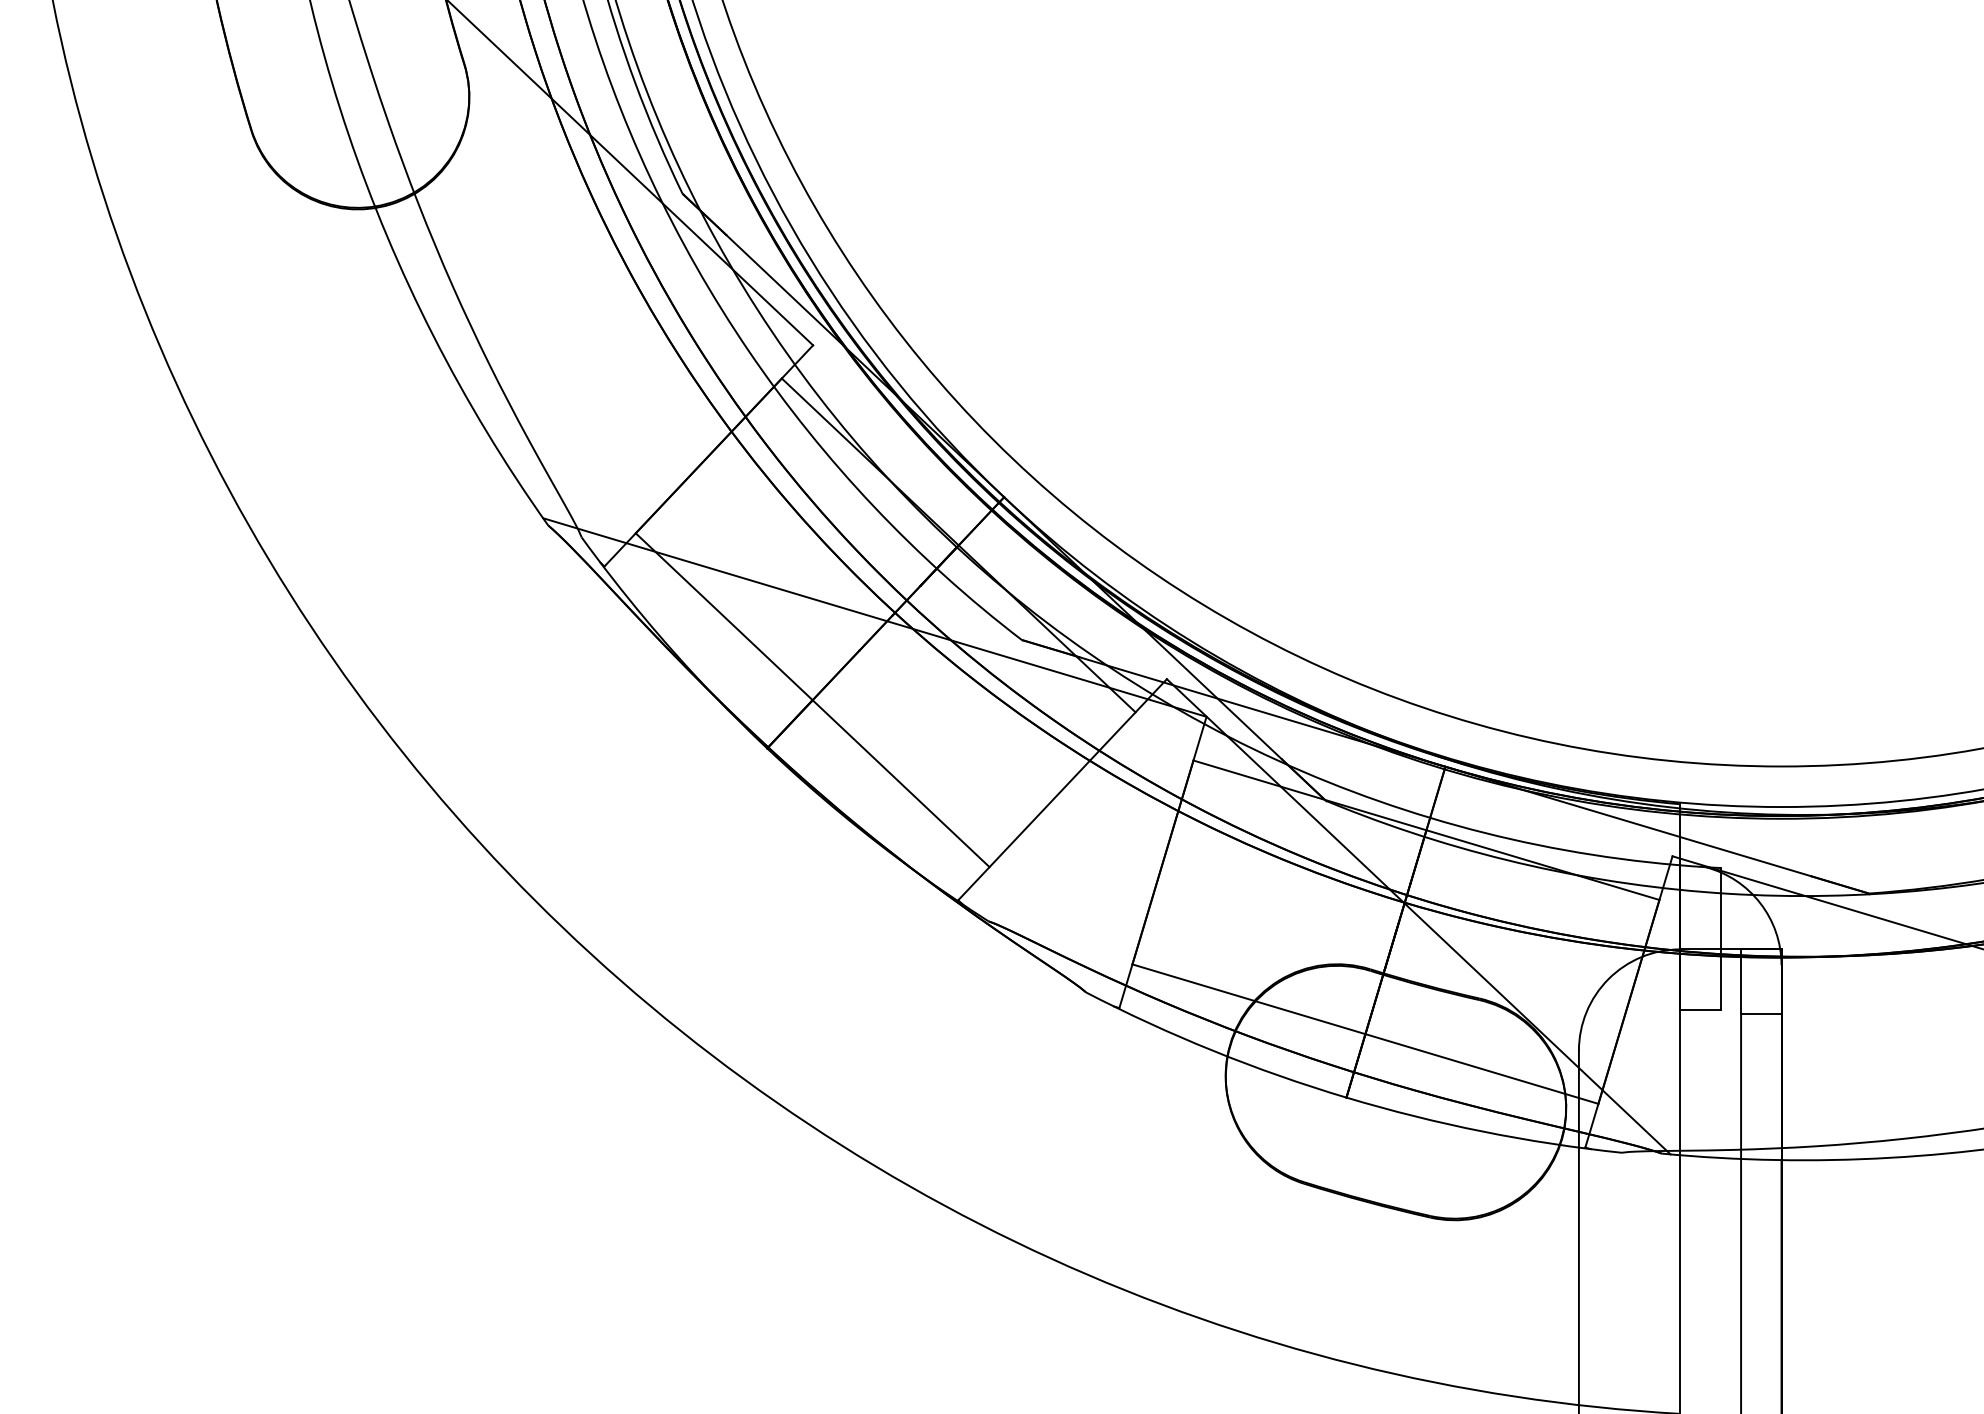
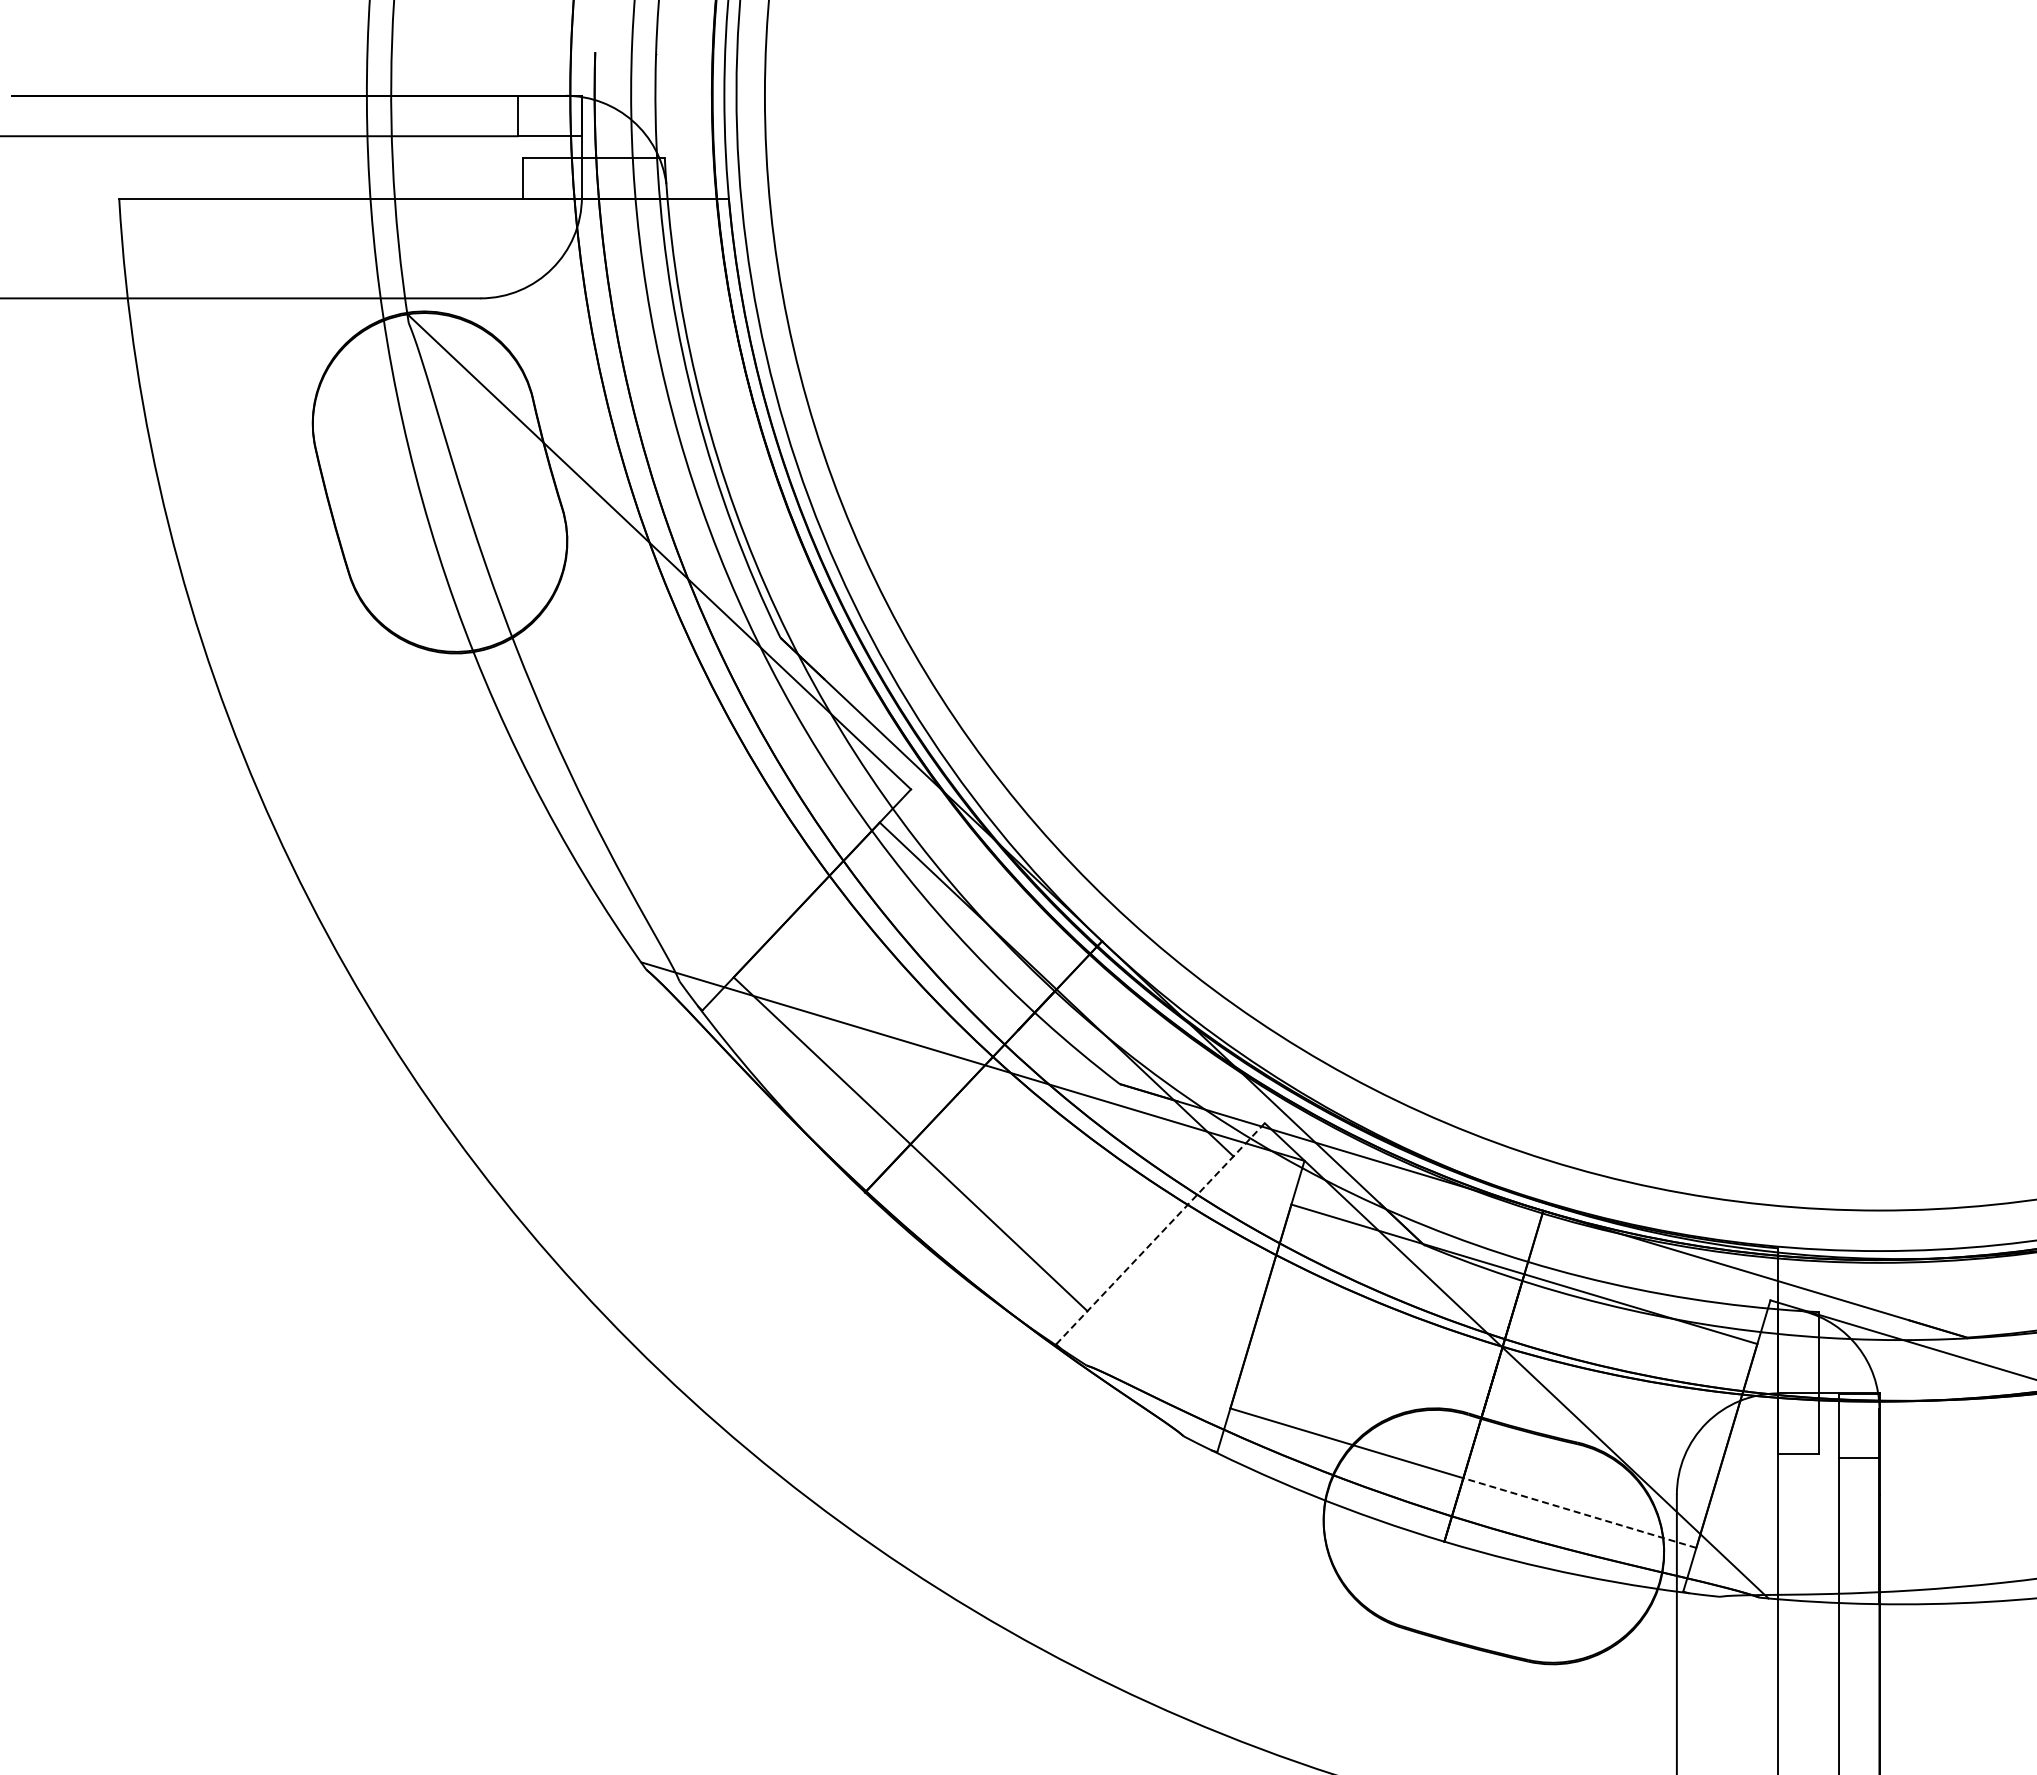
line: (1062, 789) -> (1160, 1233), solid -> dashed
line: (1481, 1069) -> (1579, 1513), solid -> dashed

